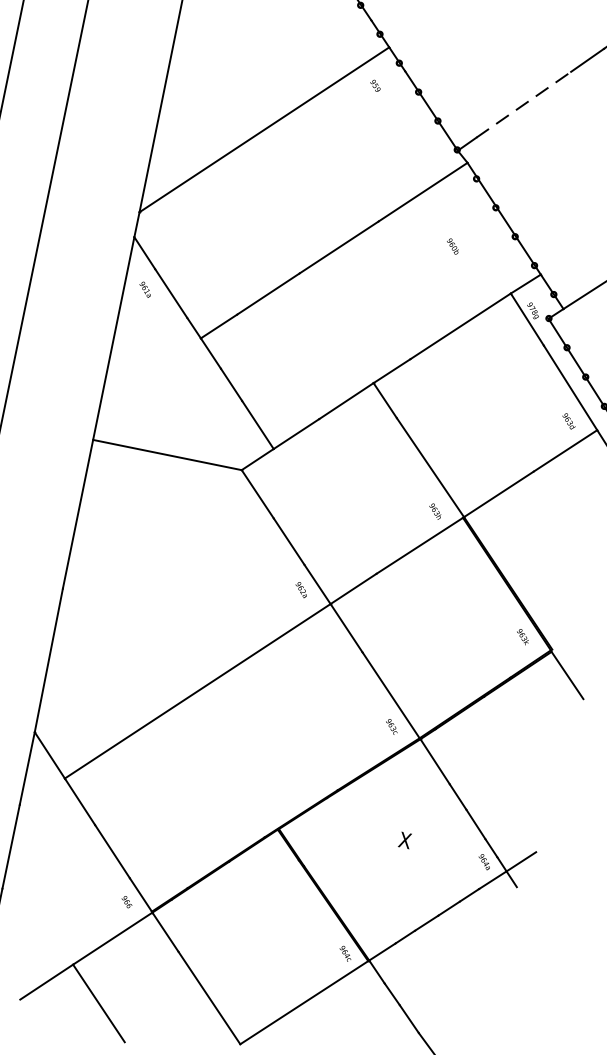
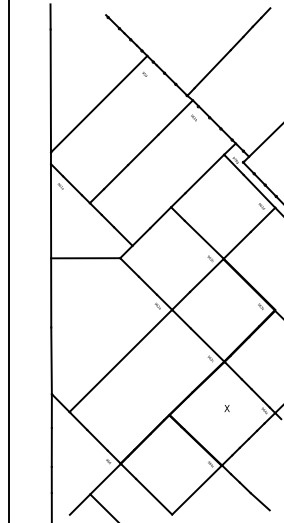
line: (523, 103) -> (212, 68), dashed -> solid
text: (452, 245) -> (193, 117), moved

